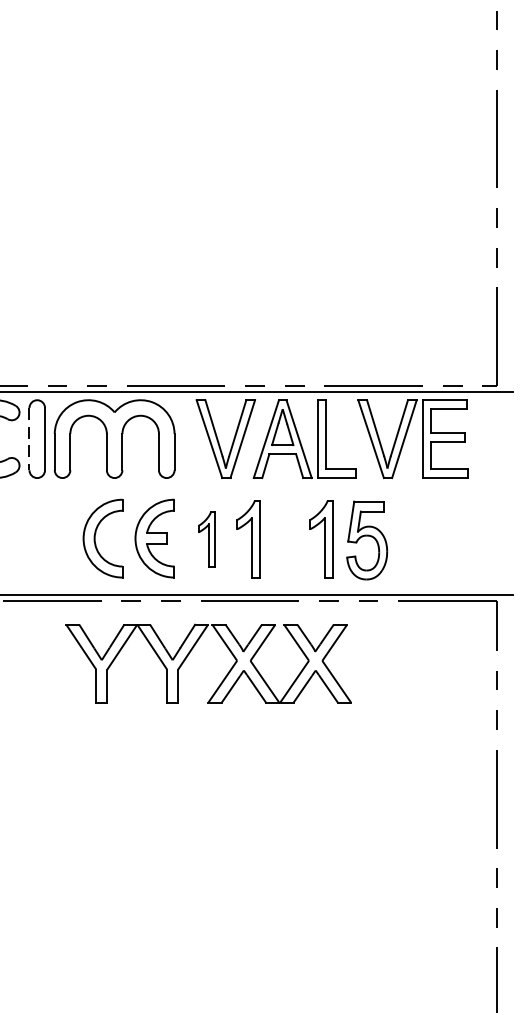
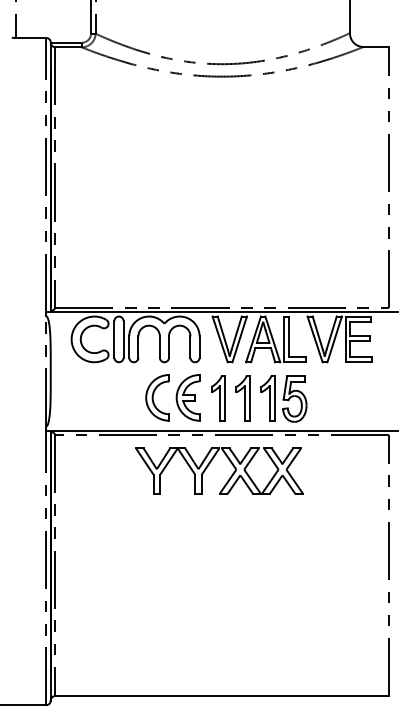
line: (29, 439) -> (114, 339), dashed -> solid
part: (206, 539) -> (218, 398), size x1.43
part: (347, 539) -> (283, 398), moved

